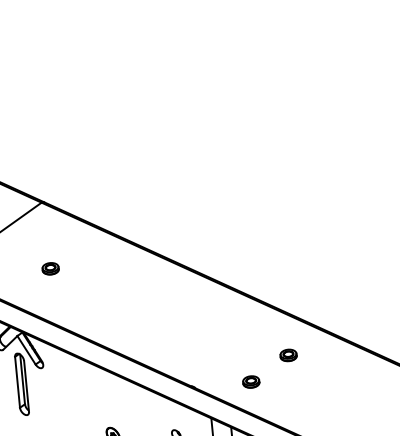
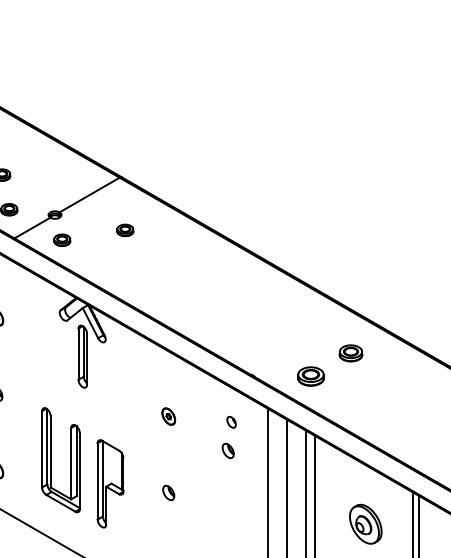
part: (50, 268) -> (125, 230), moved
part: (288, 355) -> (350, 353), size x1.4
part: (251, 381) -> (311, 375), size x1.6

